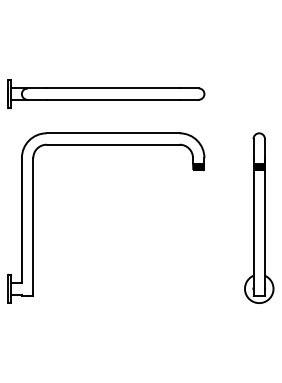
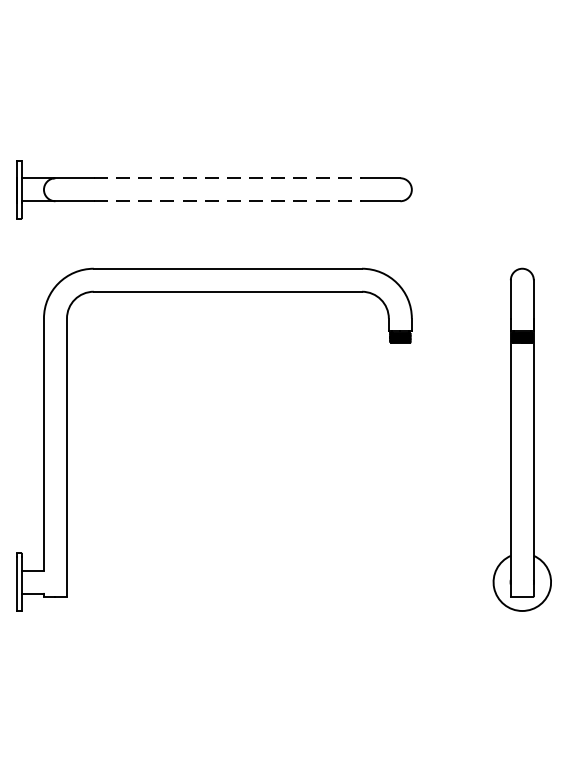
line: (113, 88) -> (228, 178), solid -> dashed
line: (113, 99) -> (228, 200), solid -> dashed

